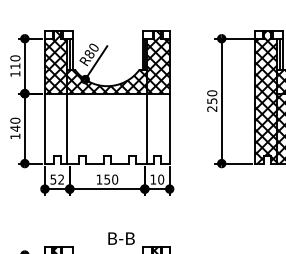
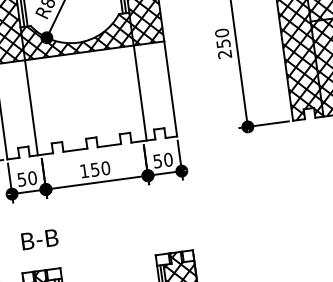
text: (61, 179) -> (32, 178), 52 -> 50
text: (153, 179) -> (158, 161), 10 -> 50
text: (121, 238) -> (39, 239), moved

